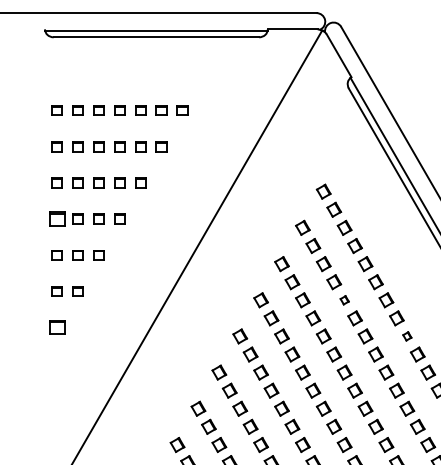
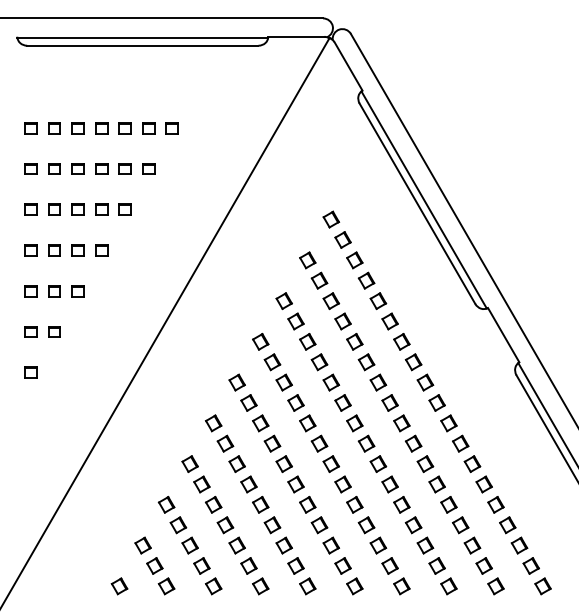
part: (56, 219) -> (30, 250), size x0.71
part: (344, 299) -> (354, 341), size x1.67
part: (56, 327) -> (30, 372), size x0.71
part: (407, 336) -> (425, 382), size x1.67

